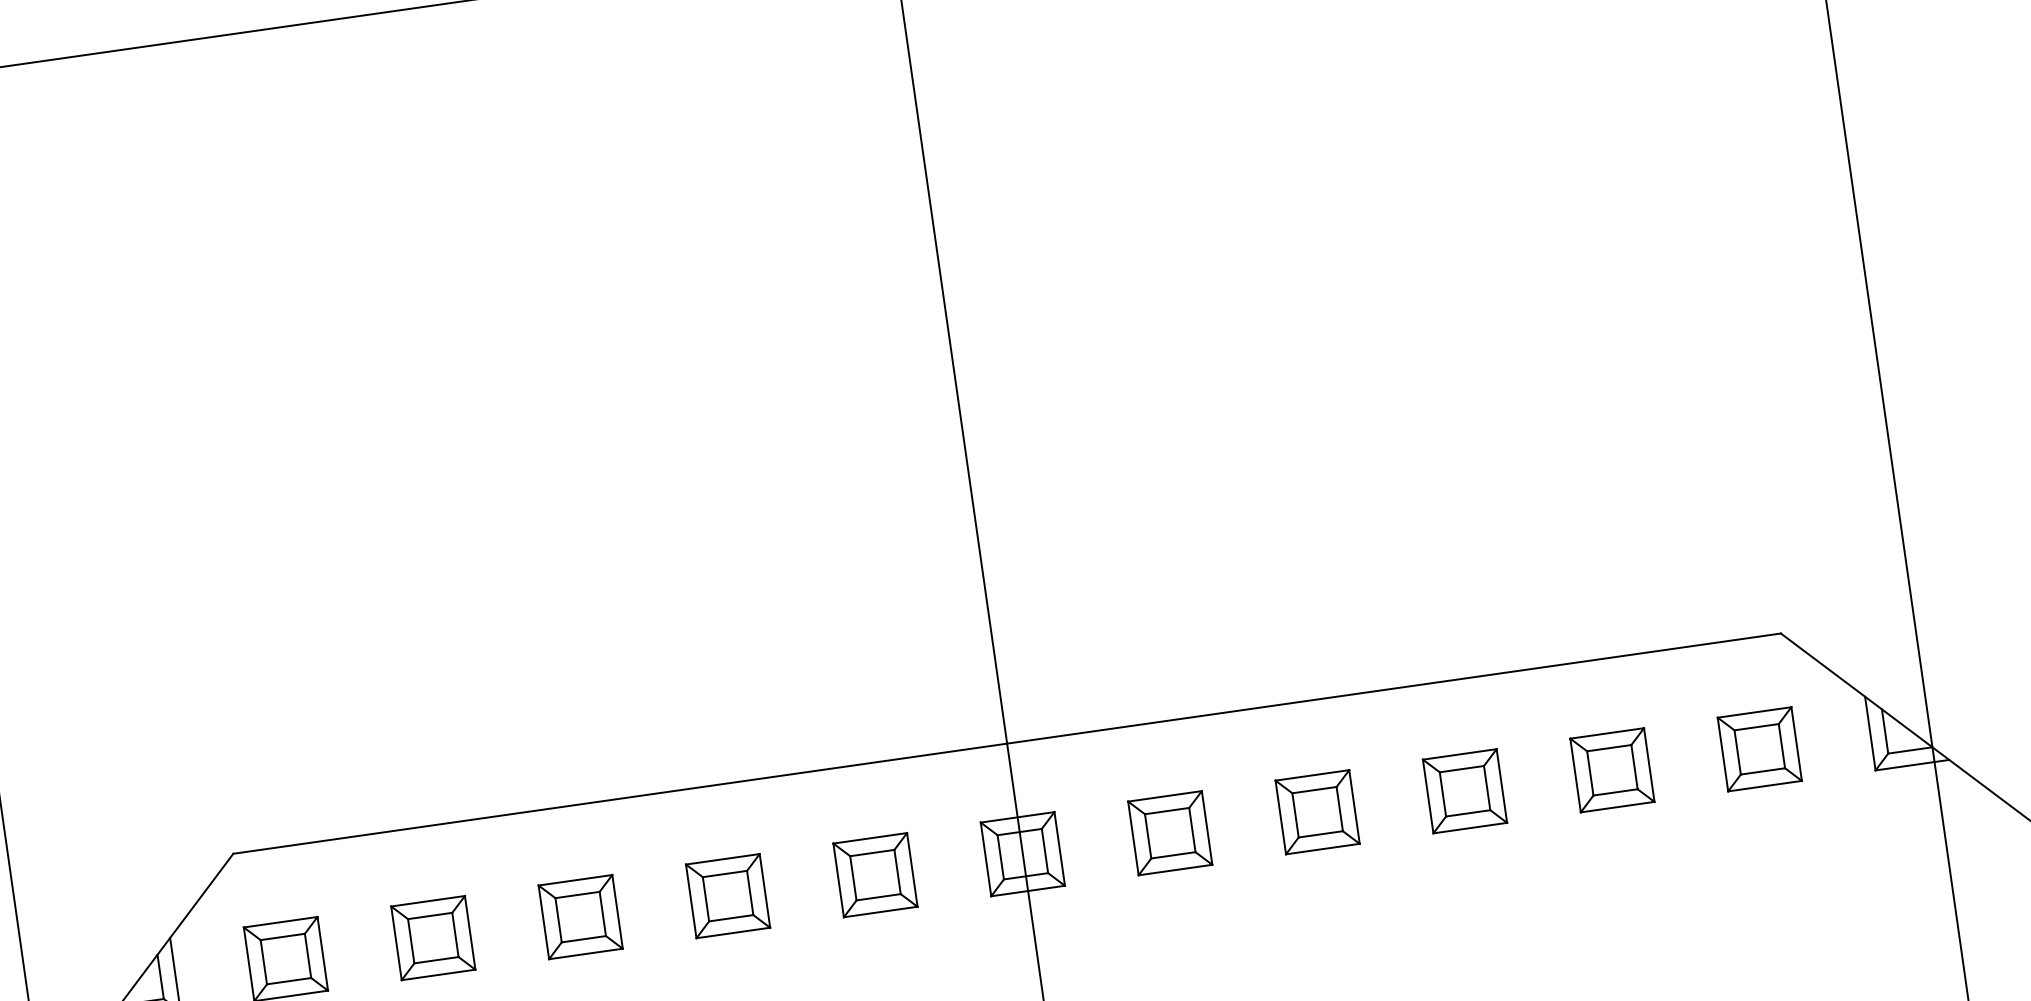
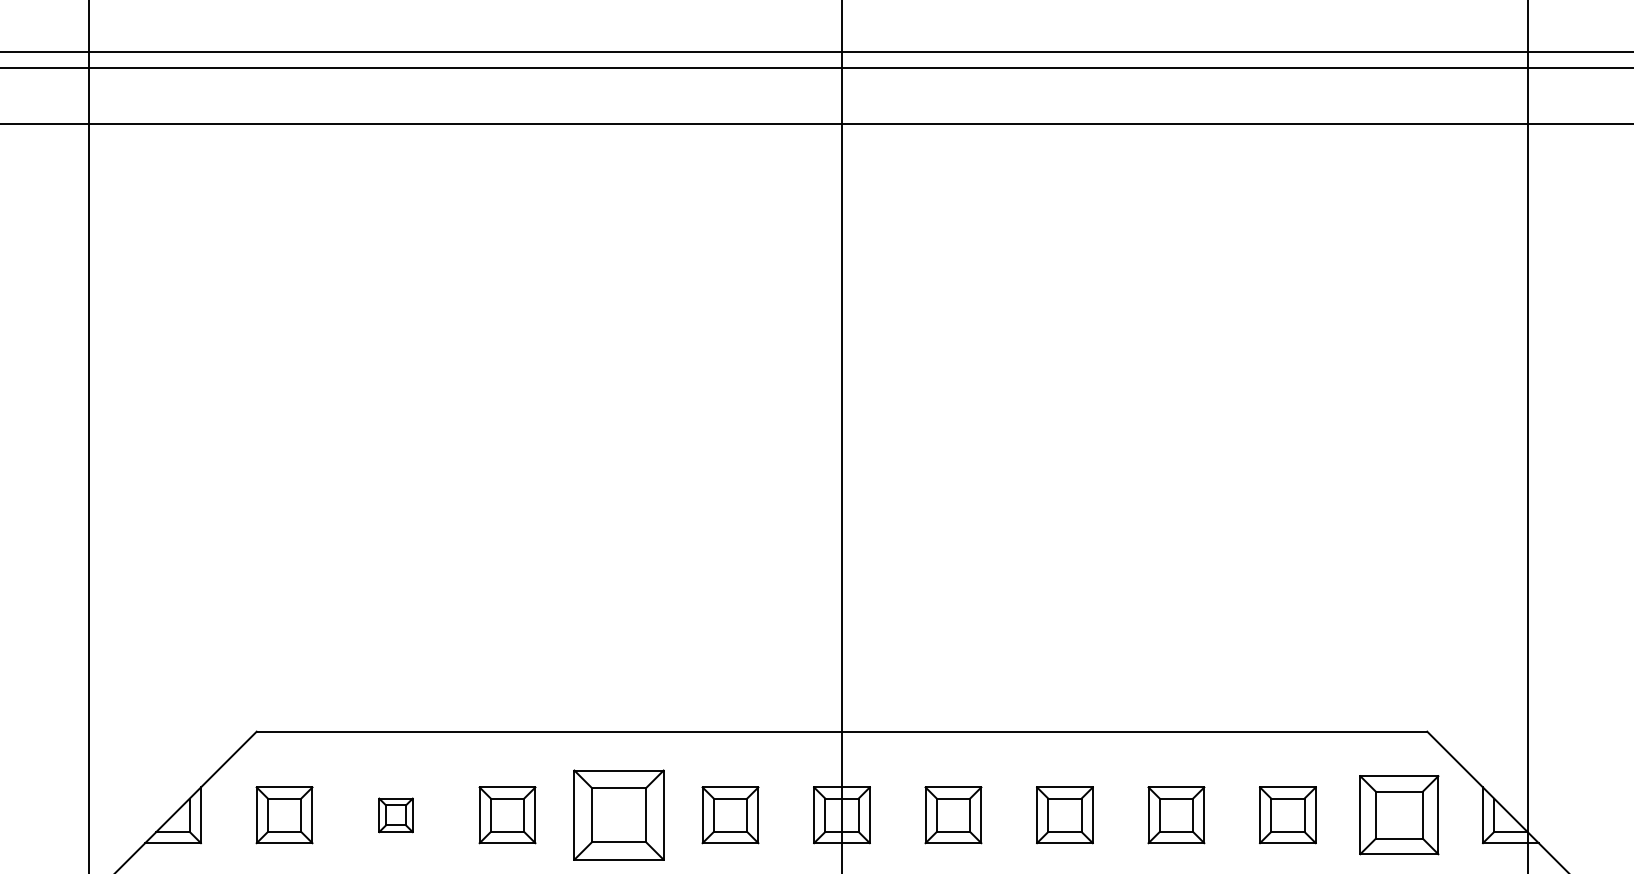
part: (1759, 749) -> (1399, 815), size x1.4
part: (727, 896) -> (618, 815), size x1.6
part: (432, 938) -> (395, 815), size x0.6

